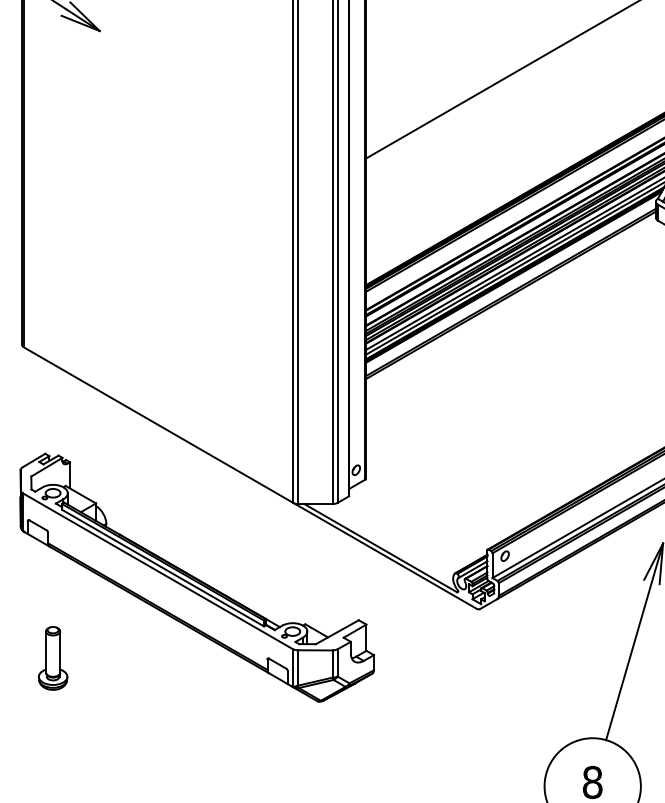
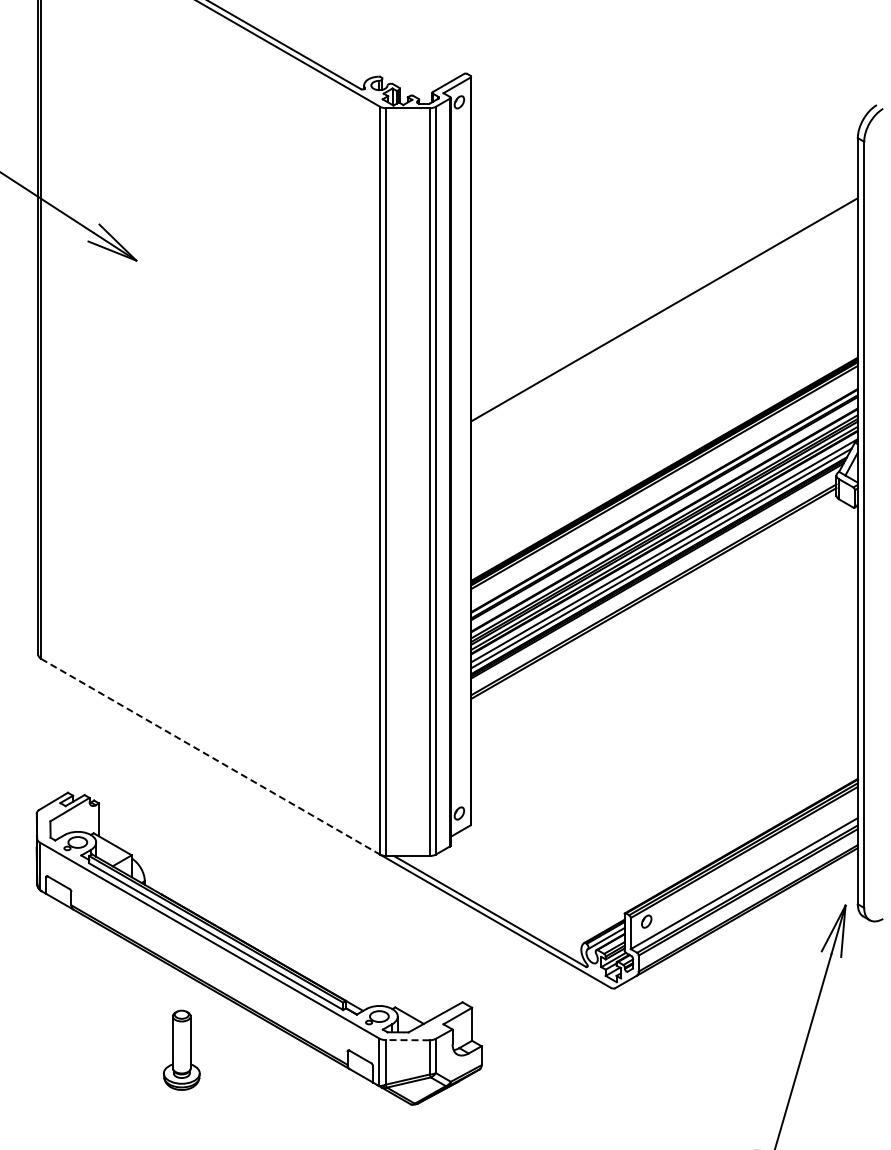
line: (158, 424) -> (210, 756), solid -> dashed
line: (315, 650) -> (407, 1040), solid -> dashed
part: (52, 657) -> (181, 1049), moved

